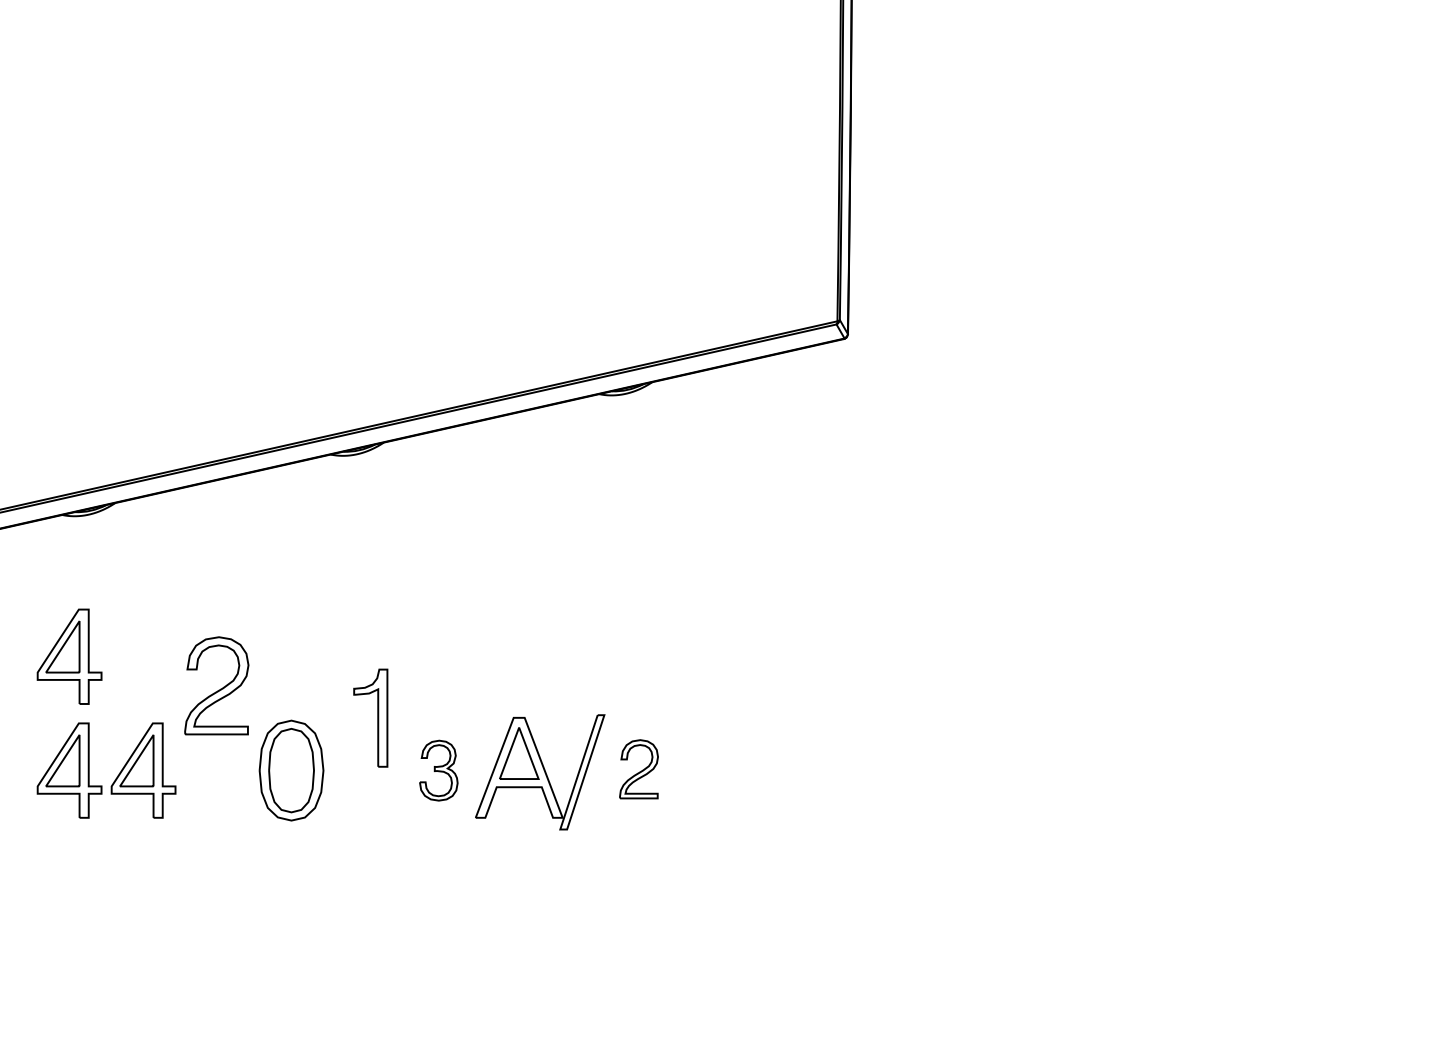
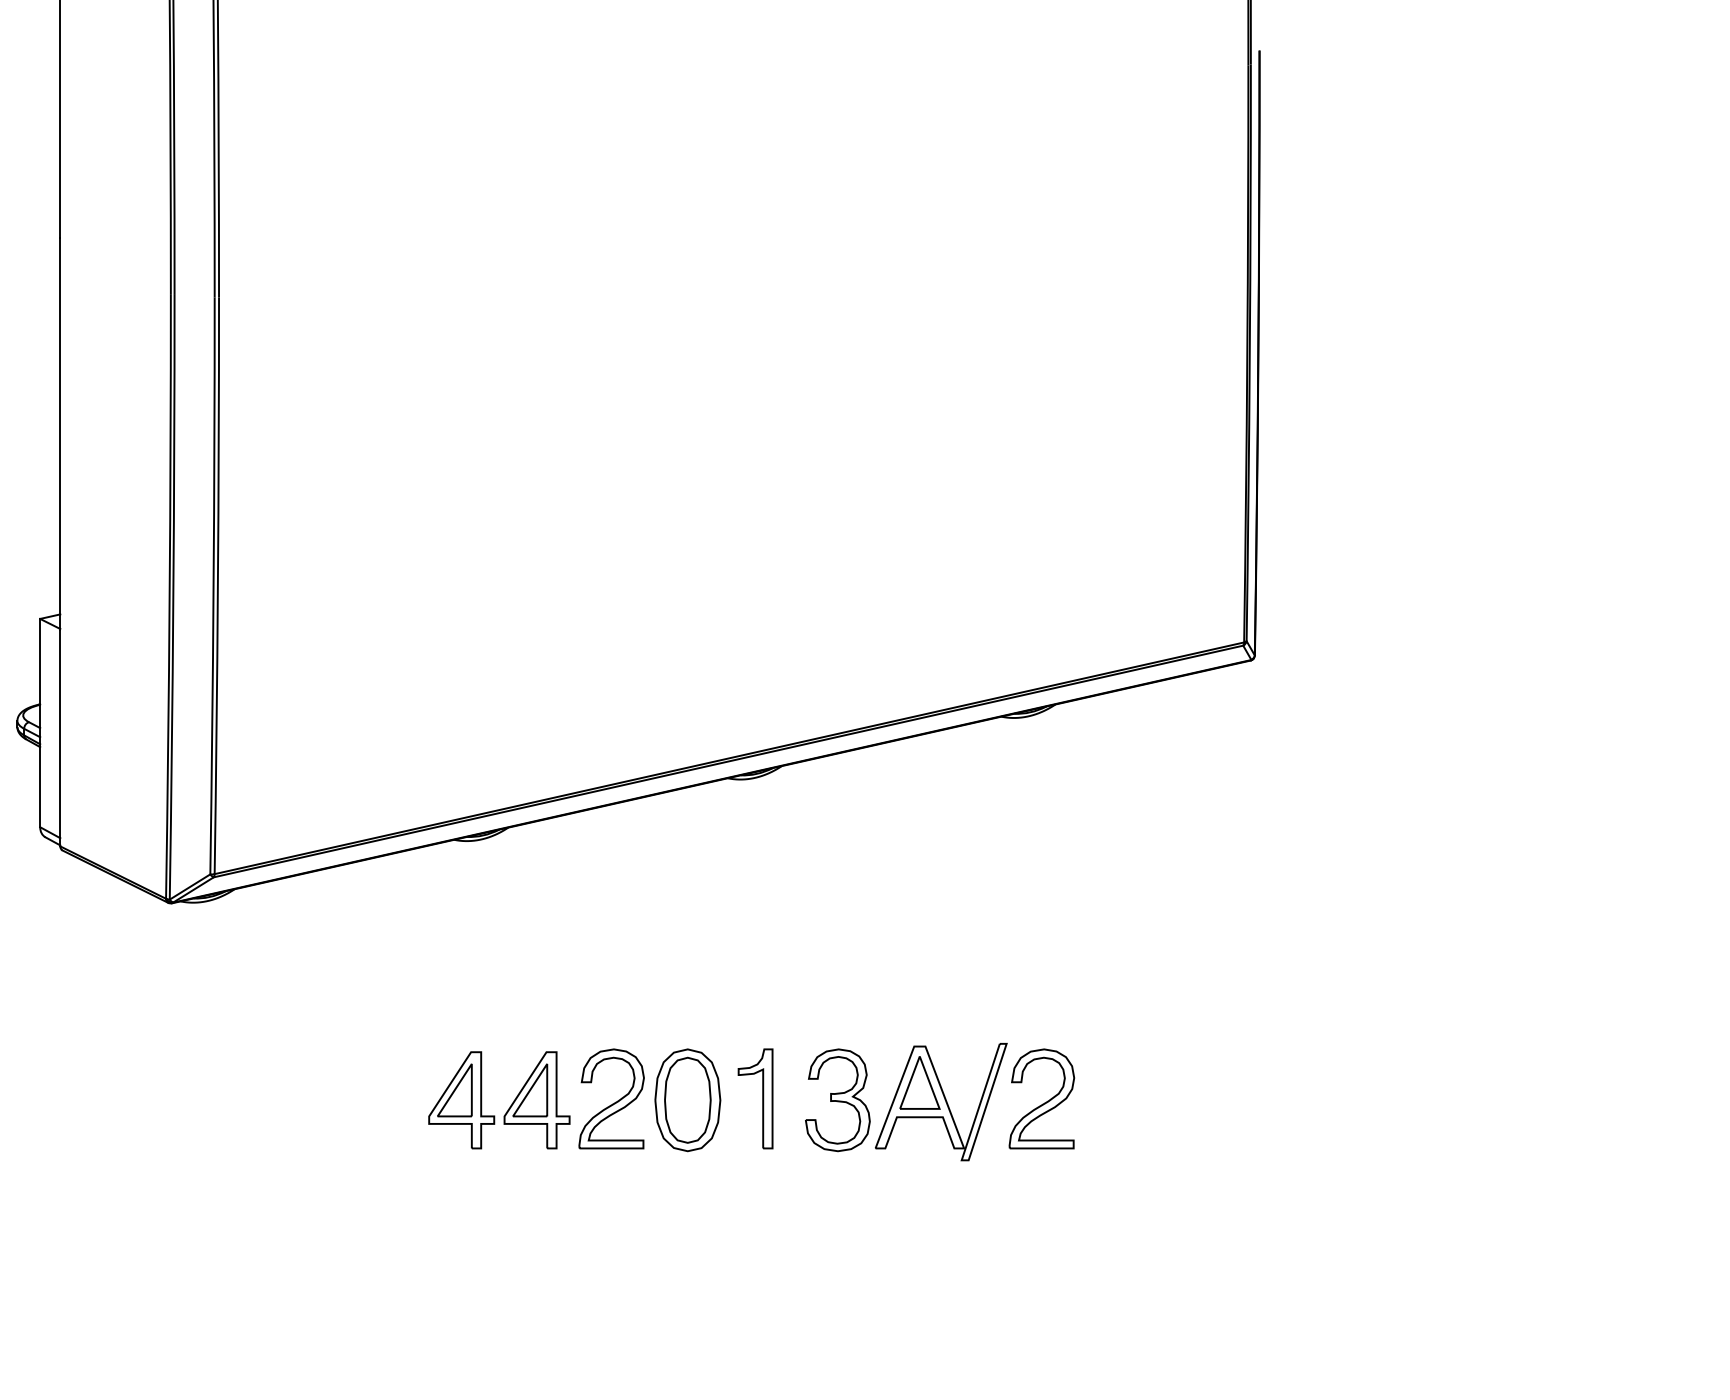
part: (69, 656) -> (461, 984), removed
part: (216, 685) -> (611, 1098), moved
part: (377, 717) -> (762, 1098), moved
part: (638, 768) -> (1041, 1098), size x1.67
part: (438, 770) -> (837, 1100), size x1.67

